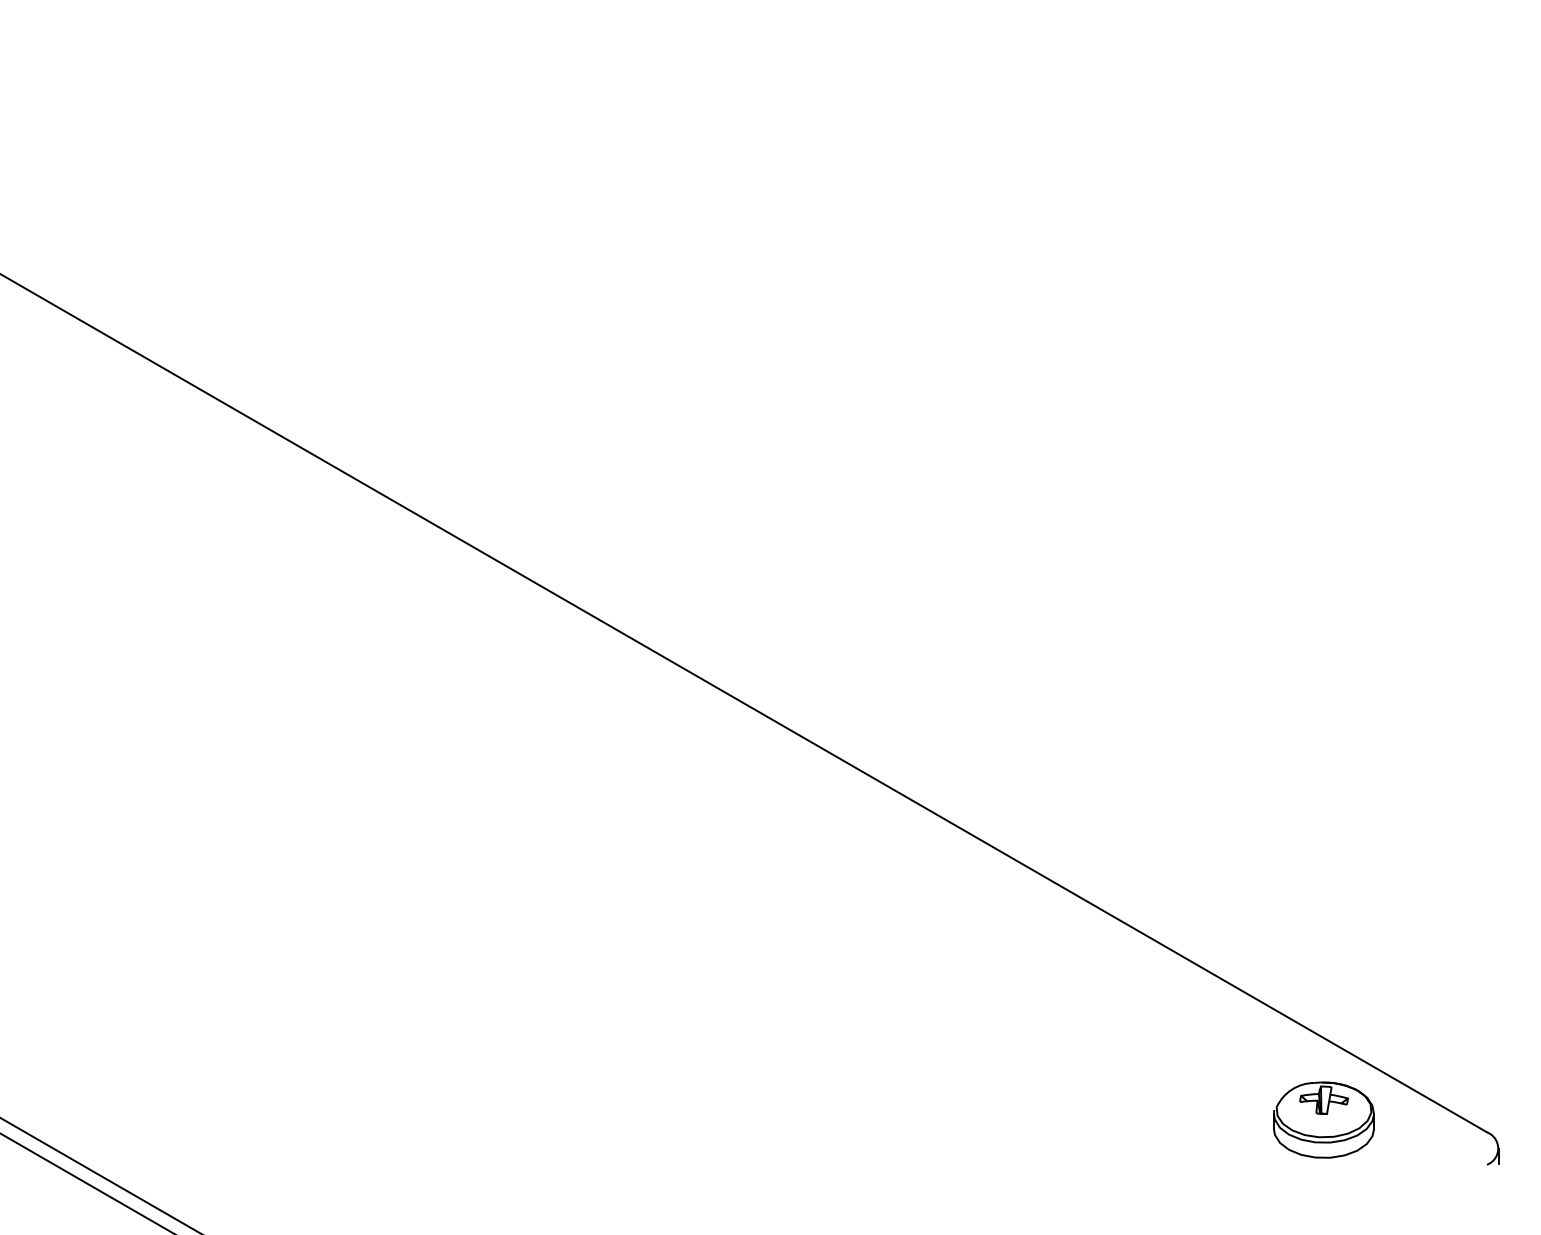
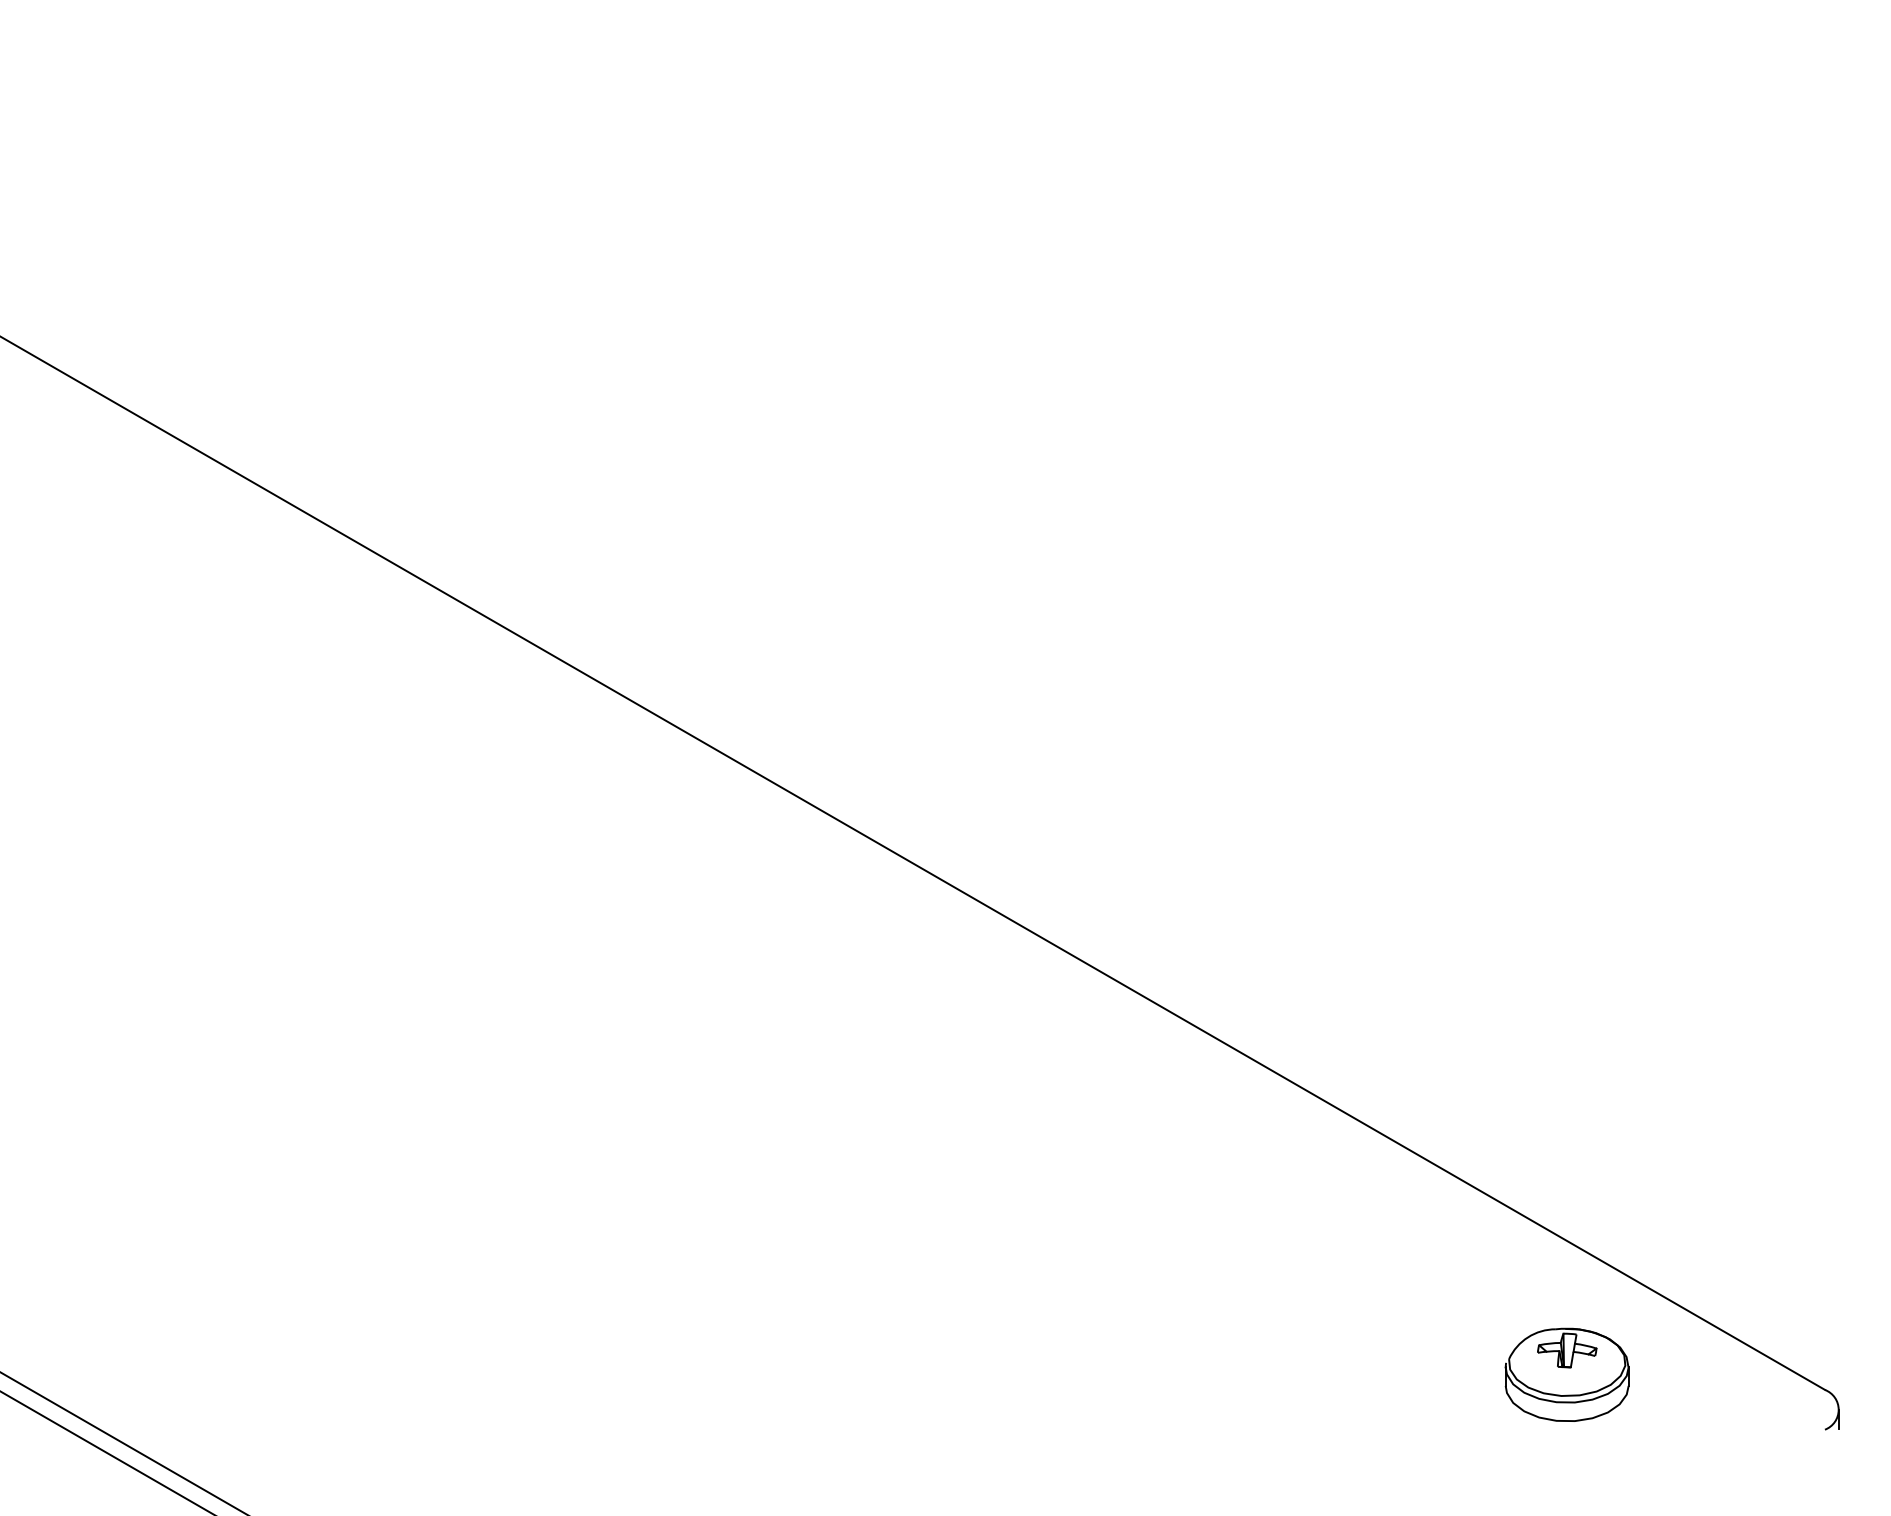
part: (1323, 1119) -> (1566, 1374), moved

